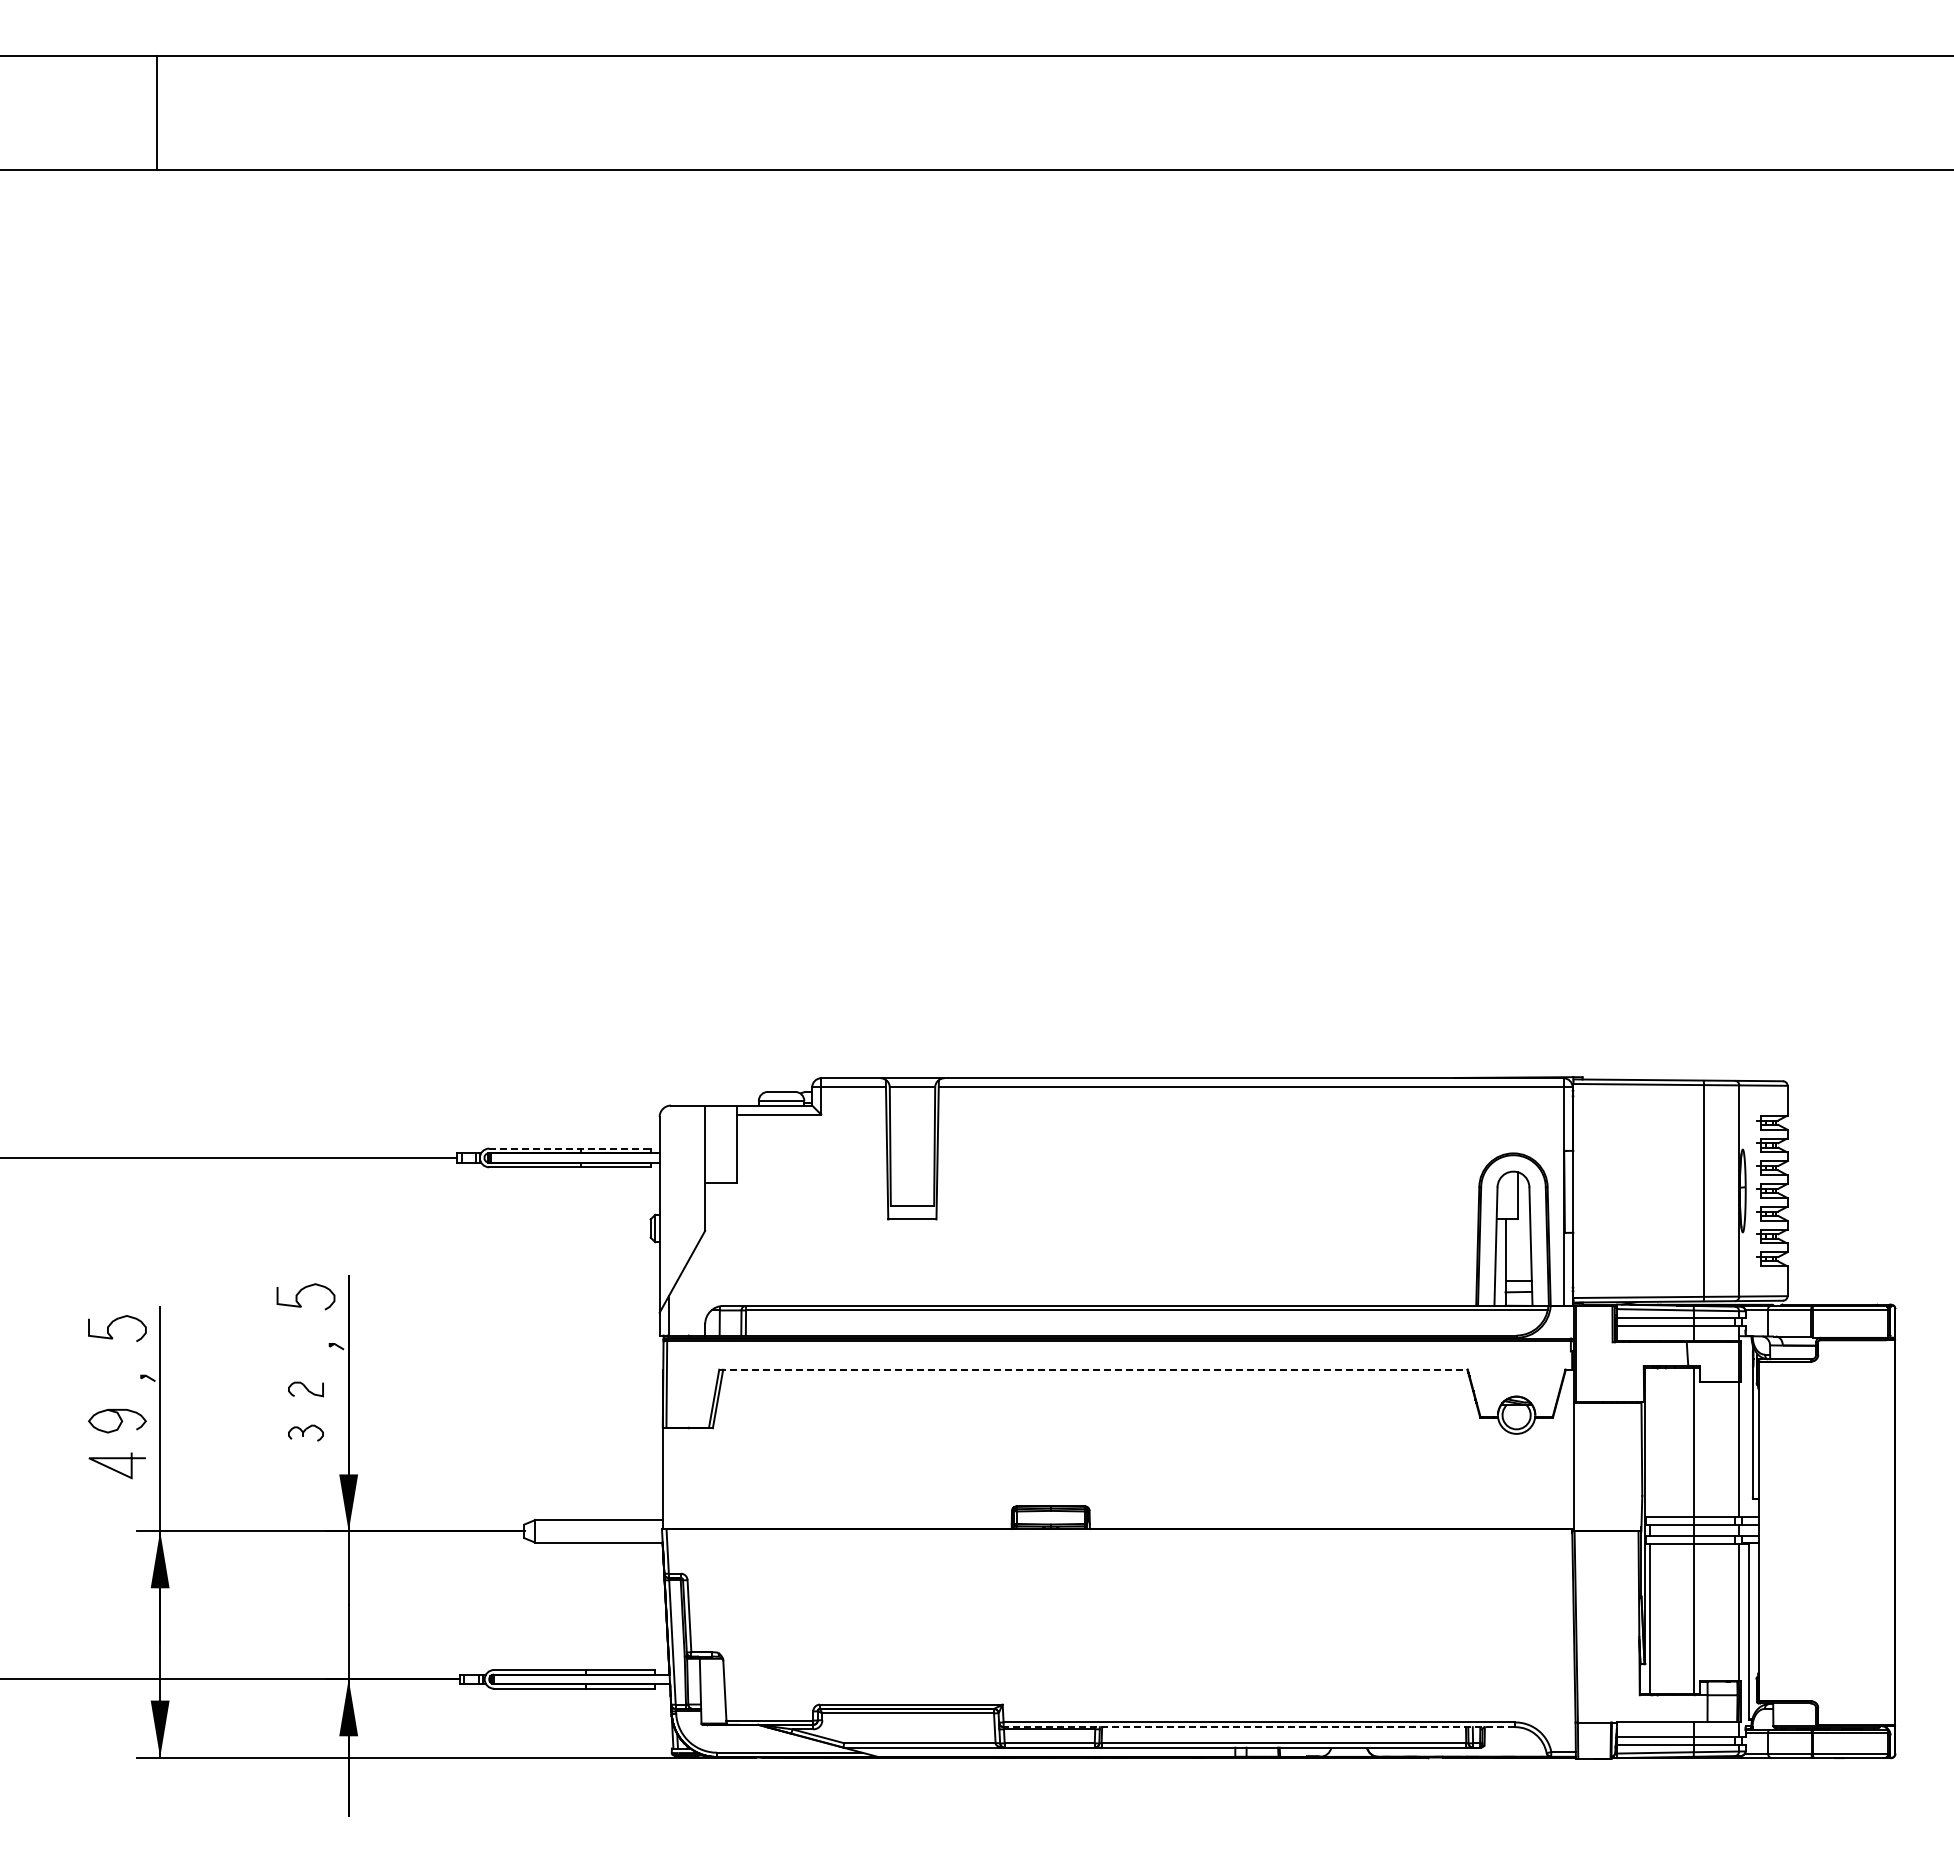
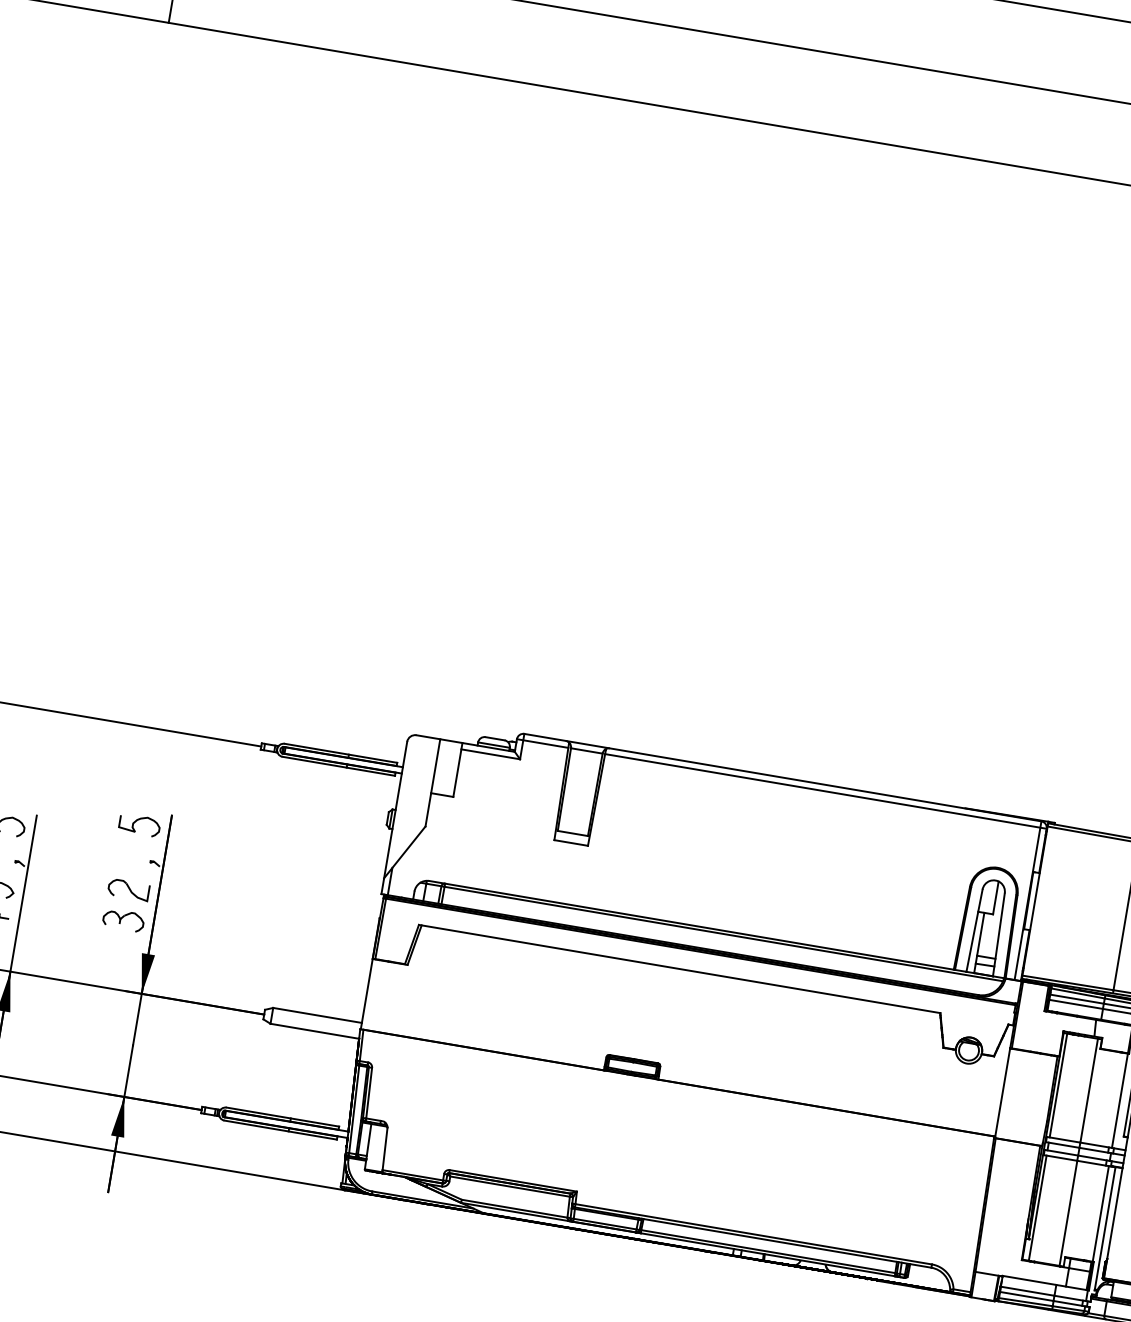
line: (569, 1148) -> (340, 753), dashed -> solid
line: (1094, 1369) -> (680, 968), dashed -> solid
part: (305, 1389) -> (128, 889), size x1.67
part: (305, 1432) -> (123, 919), size x1.67
line: (1649, 1442) -> (1058, 1085), added
line: (1259, 1727) -> (753, 1237), dashed -> solid

